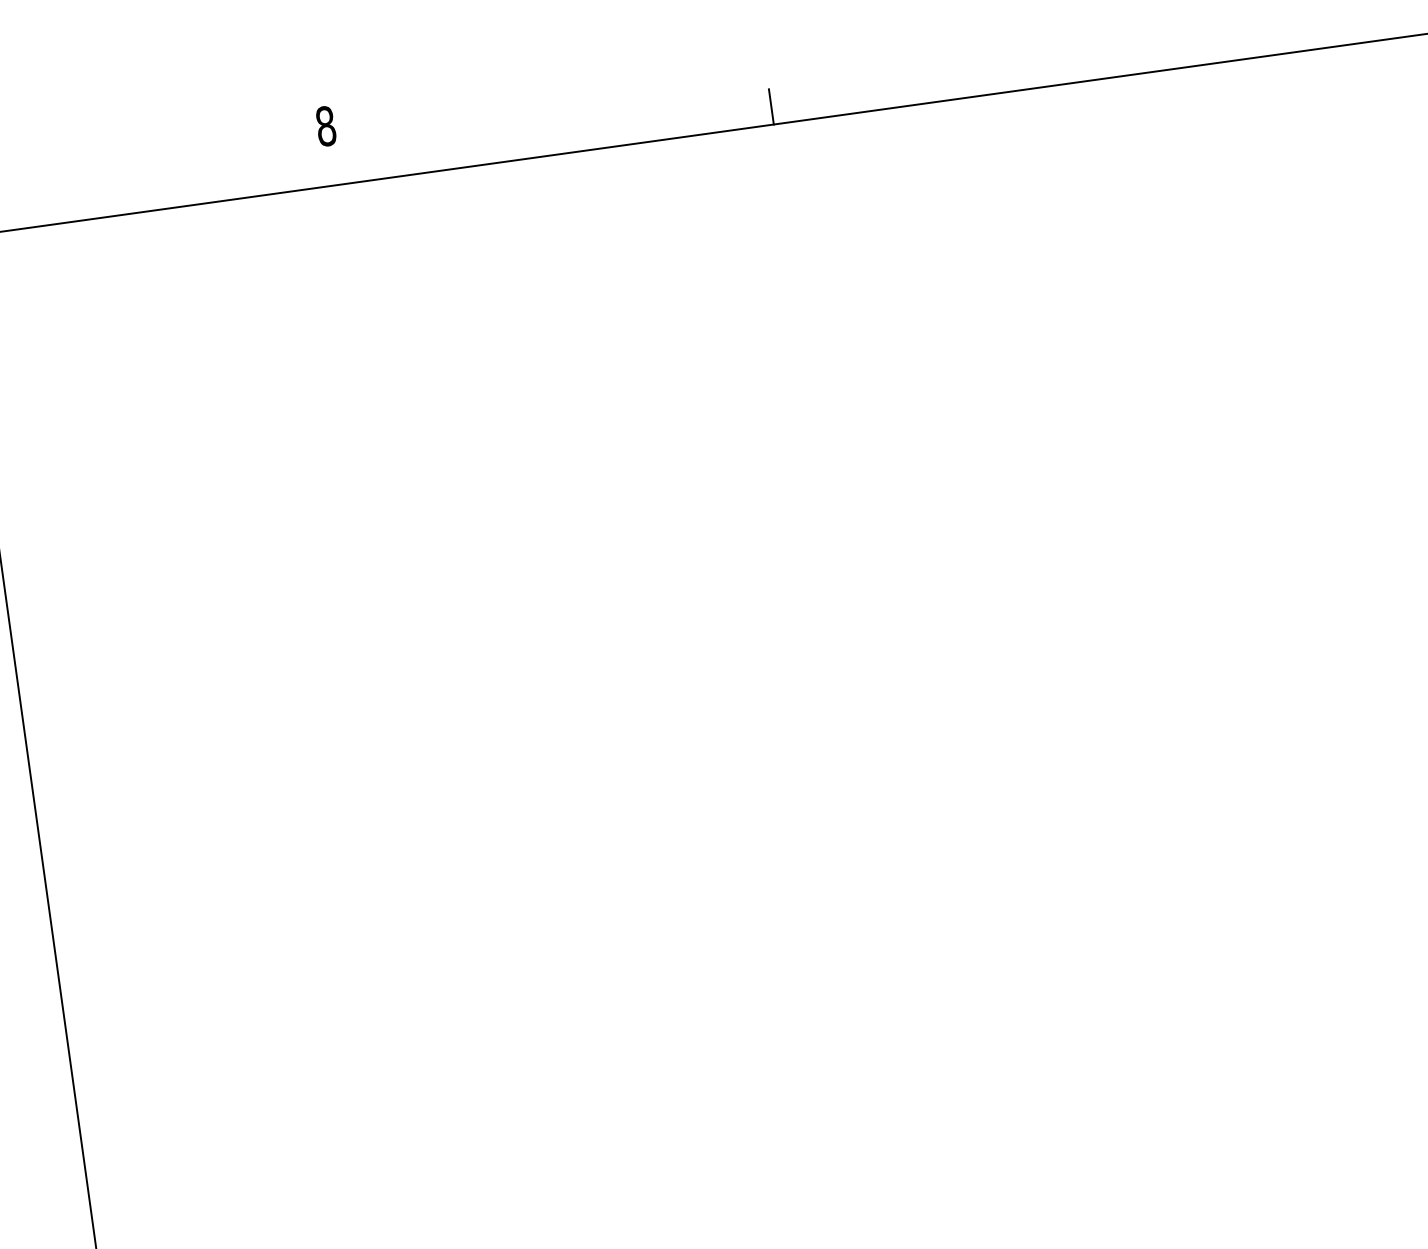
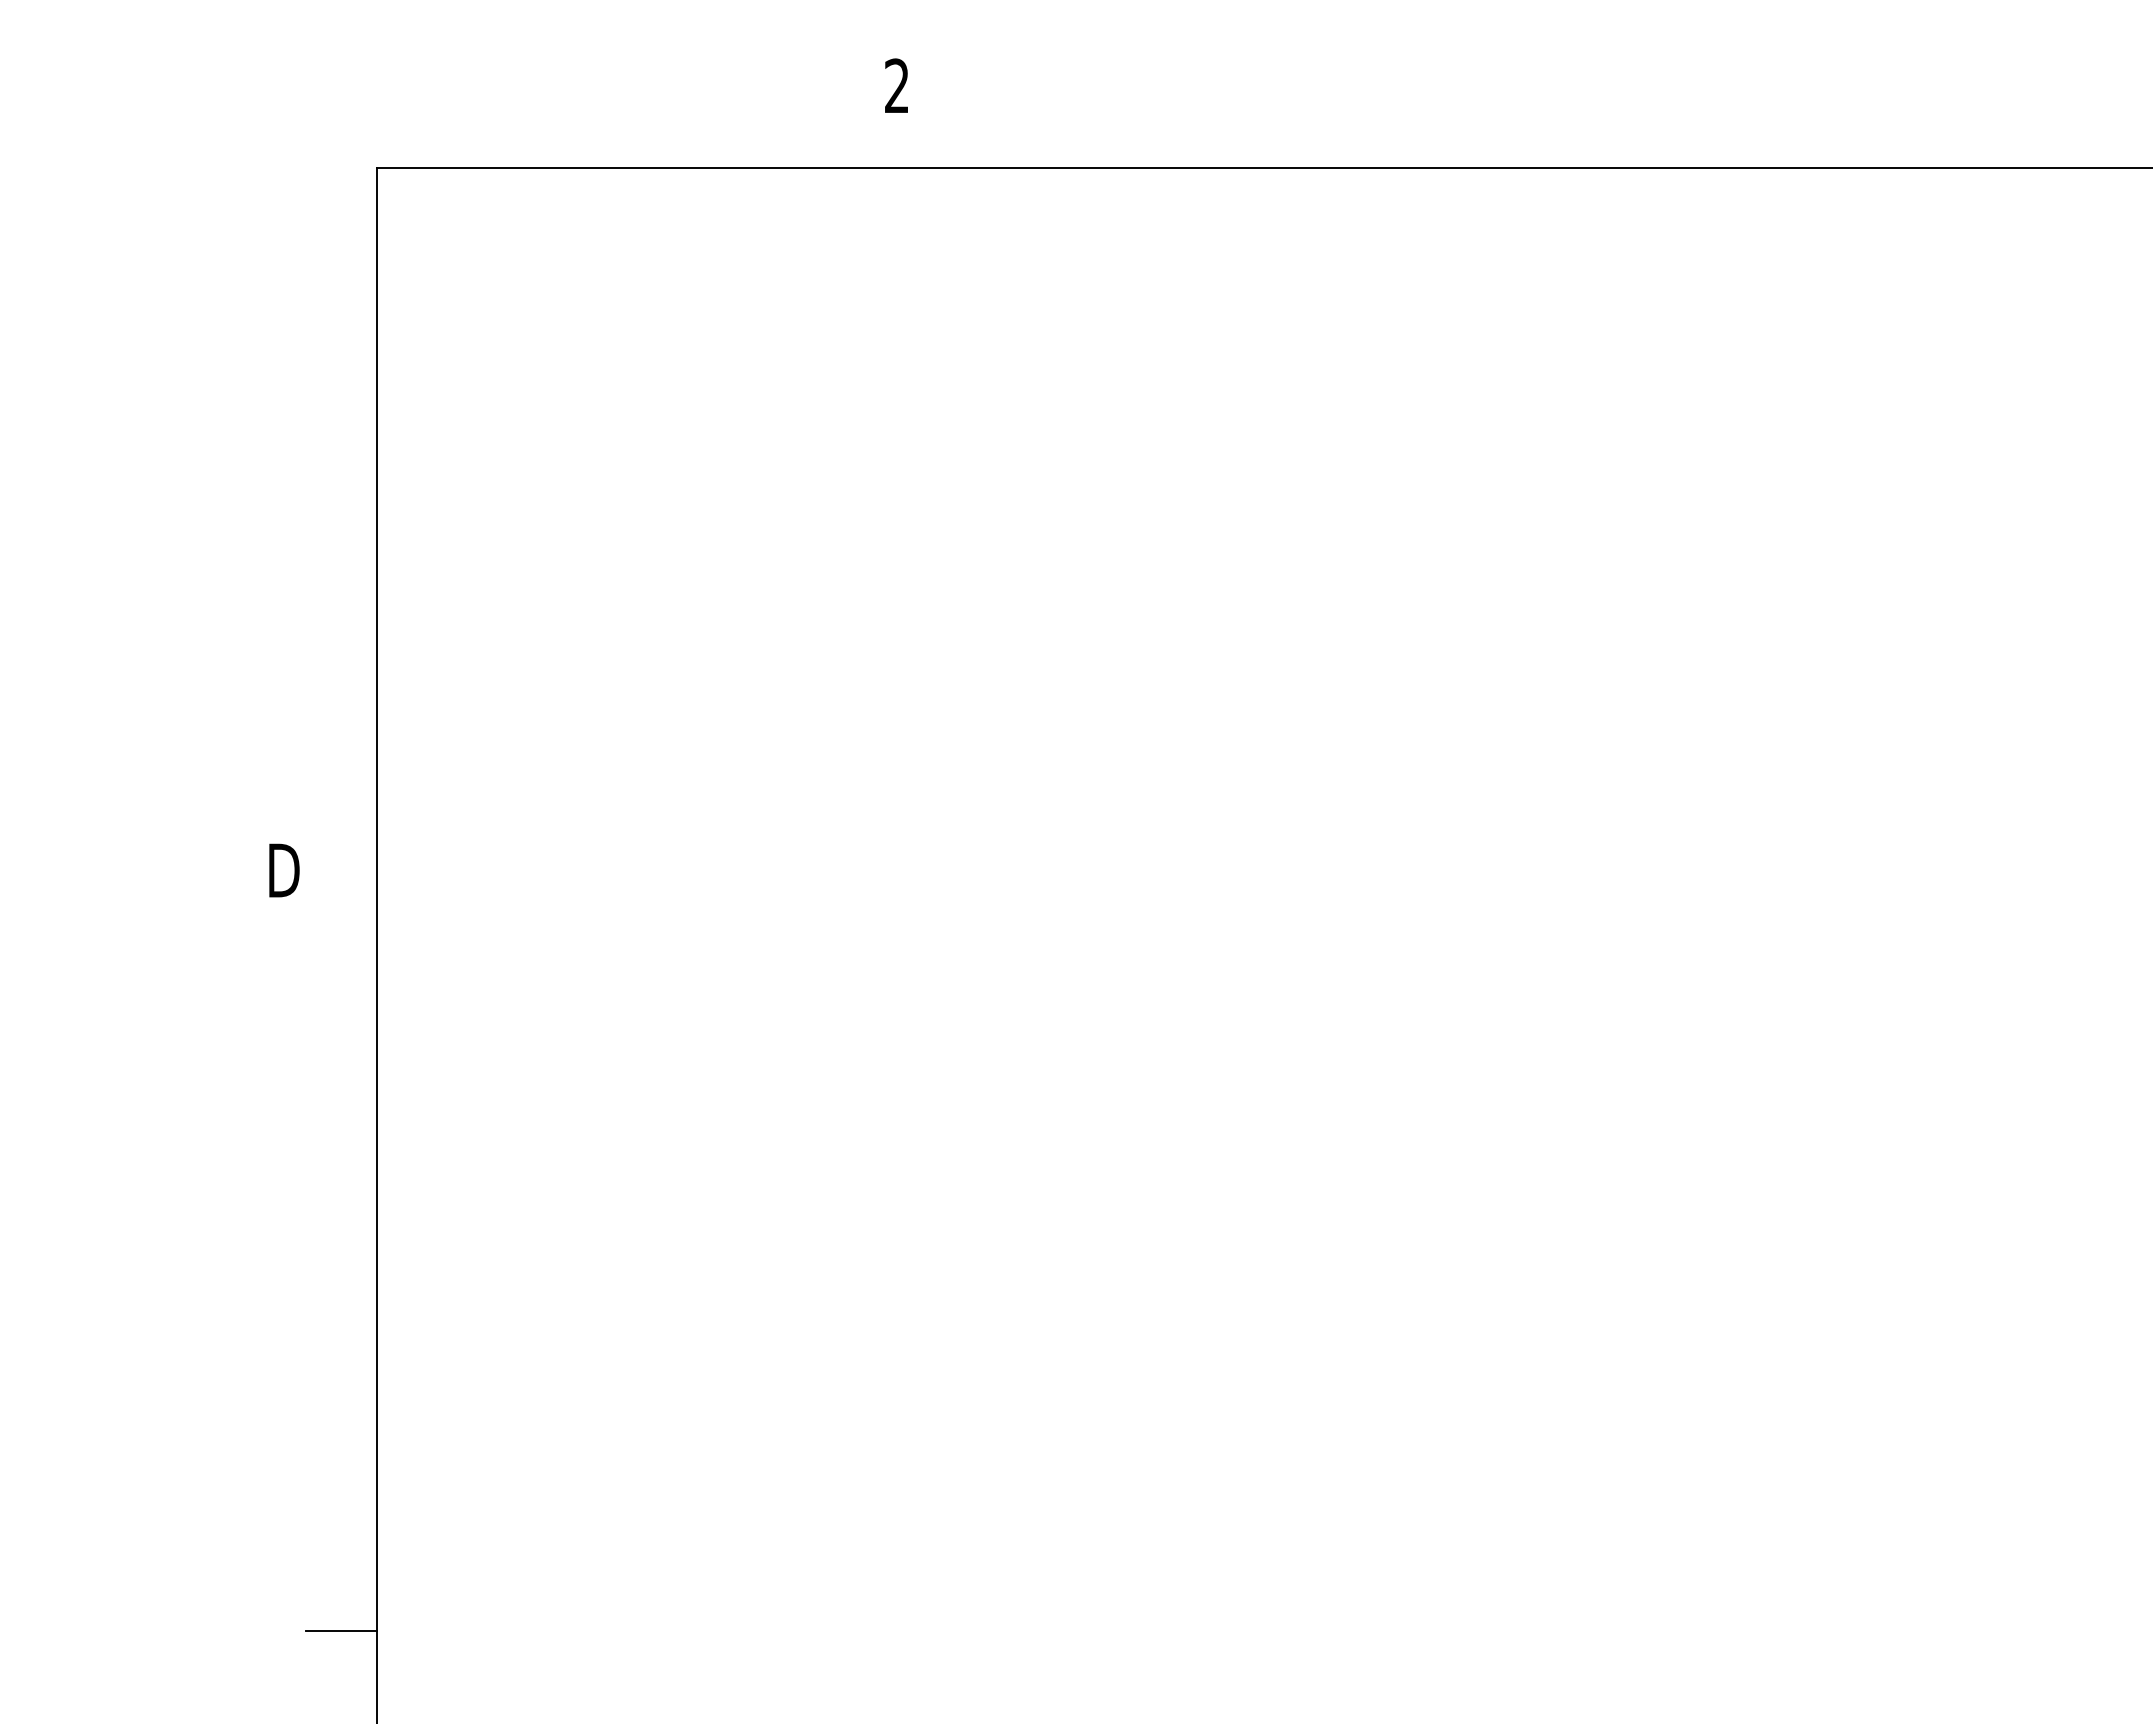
line: (771, 107) -> (1501, 143), removed
text: (325, 125) -> (896, 85), 8 -> 2

